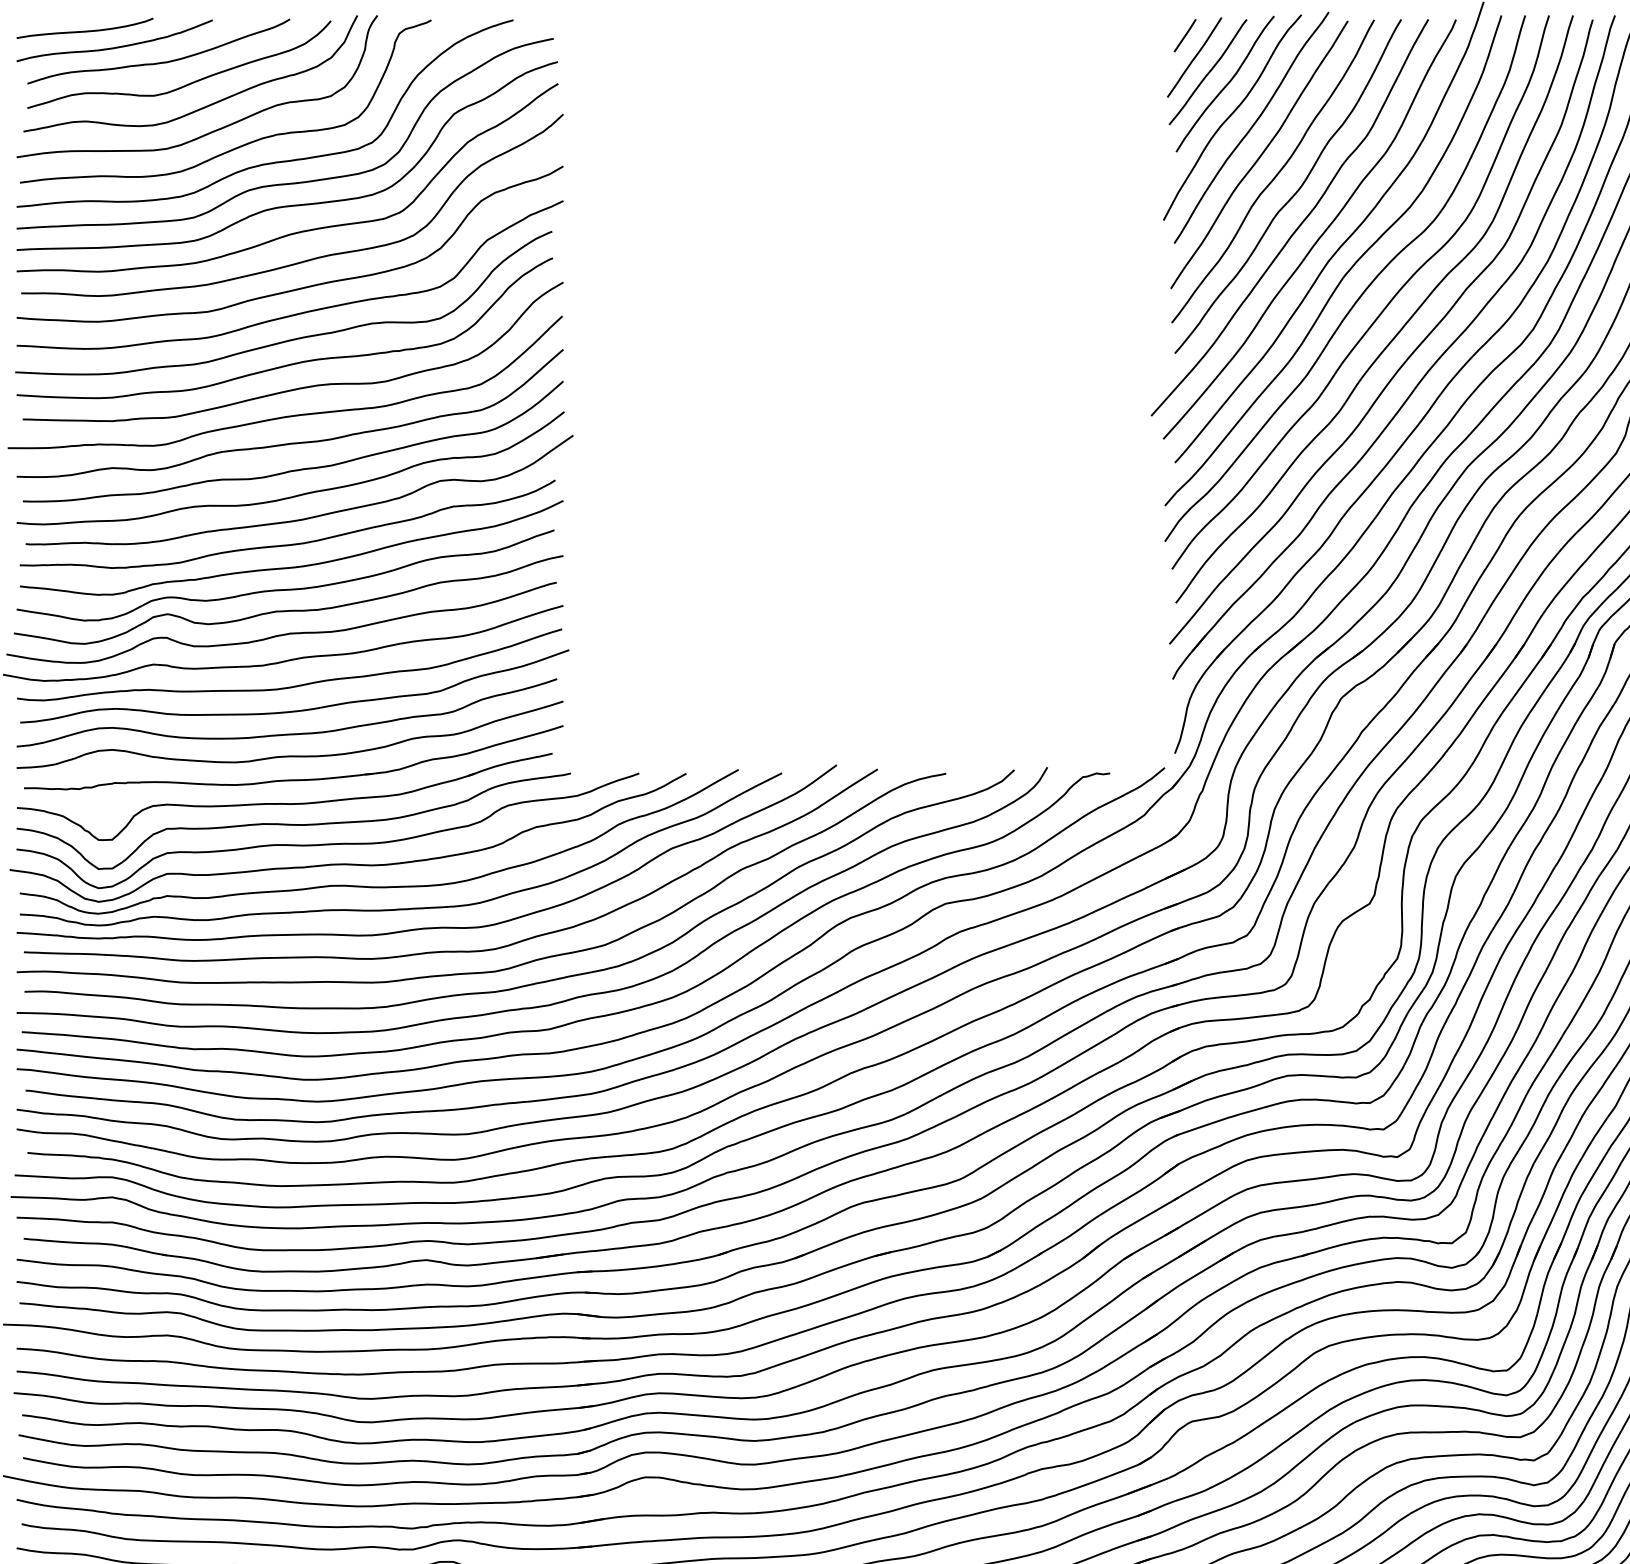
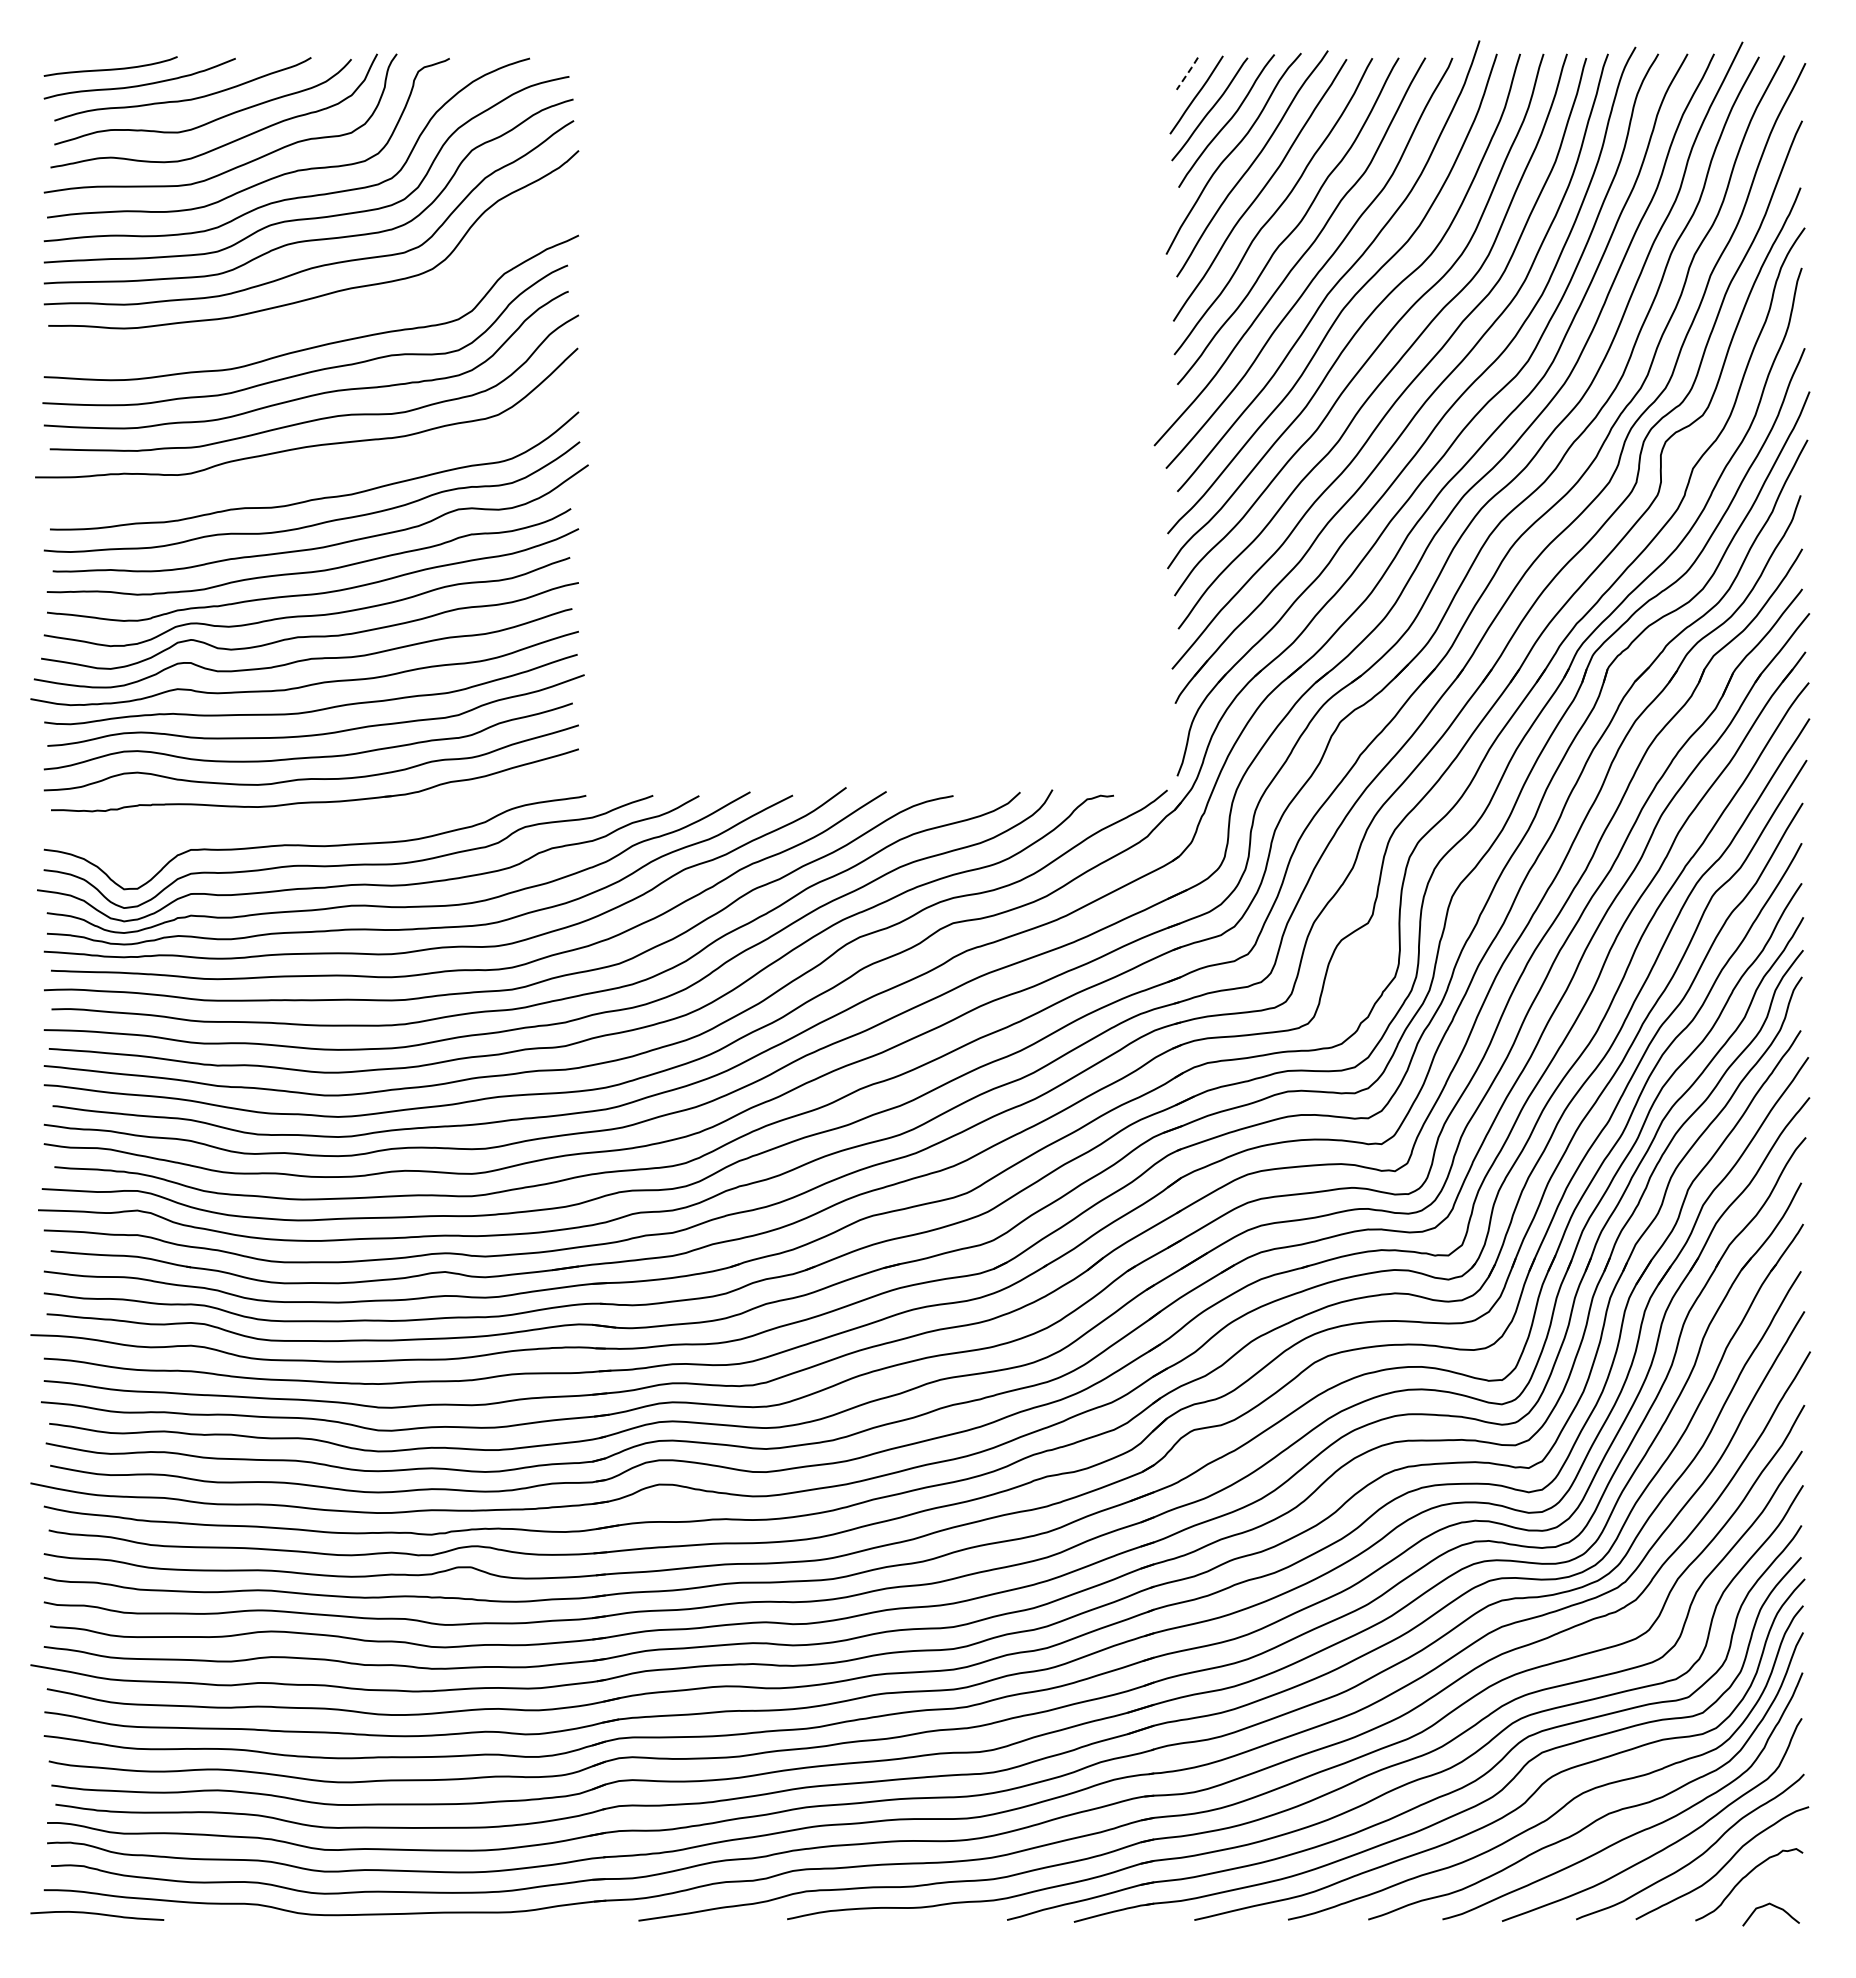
line: (1185, 35) -> (1187, 73), solid -> dashed
curve: (298, 287) -> (319, 320), removed
curve: (294, 442) -> (315, 471), removed
part: (285, 796) -> (306, 818), removed

